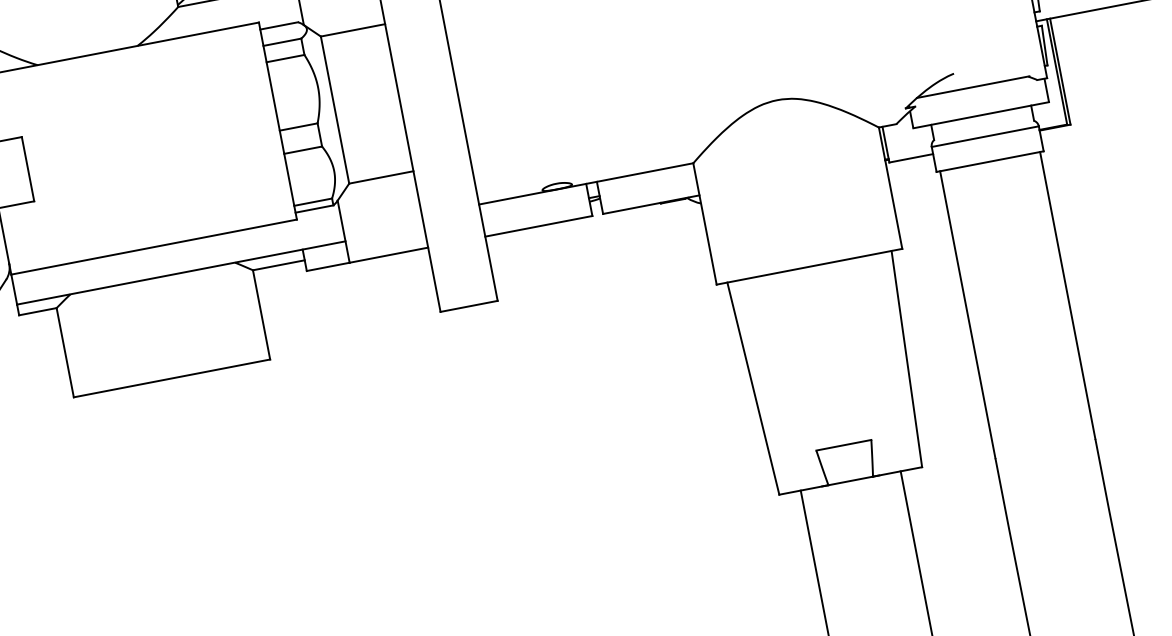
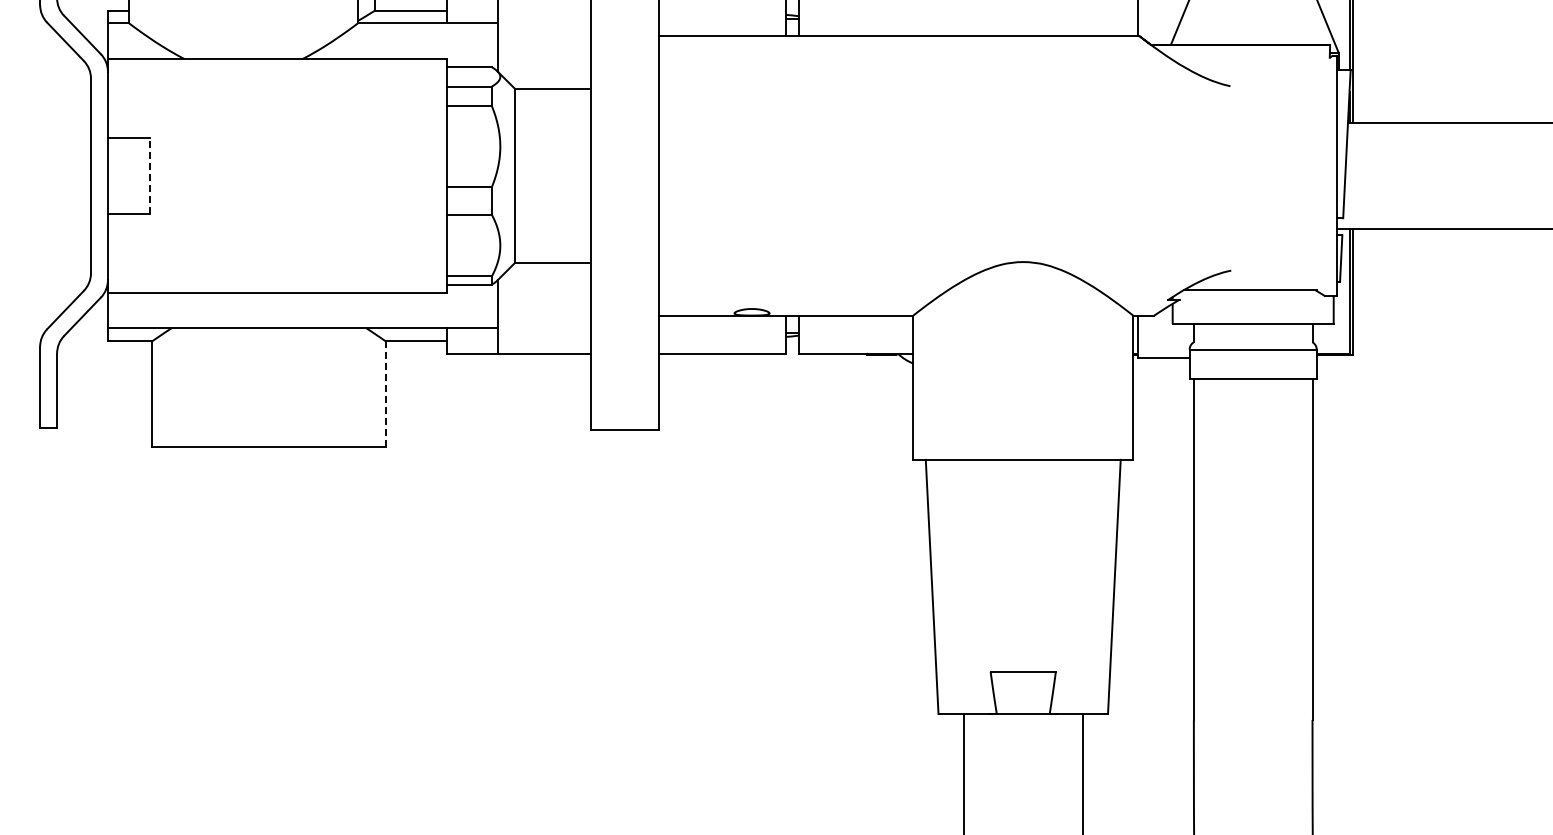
line: (28, 168) -> (150, 175), solid -> dashed
line: (261, 315) -> (385, 394), solid -> dashed

